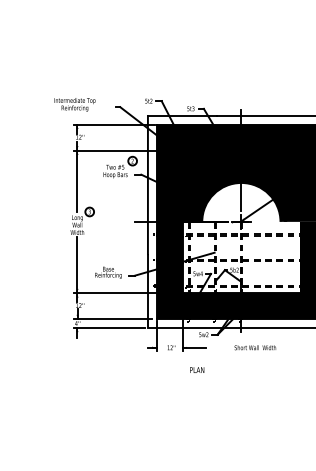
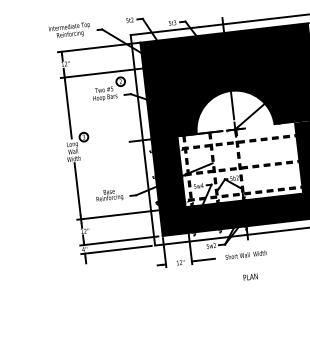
text: (74, 104) -> (69, 30), moved
text: (255, 347) -> (246, 254), moved
text: (197, 369) -> (250, 276), moved

